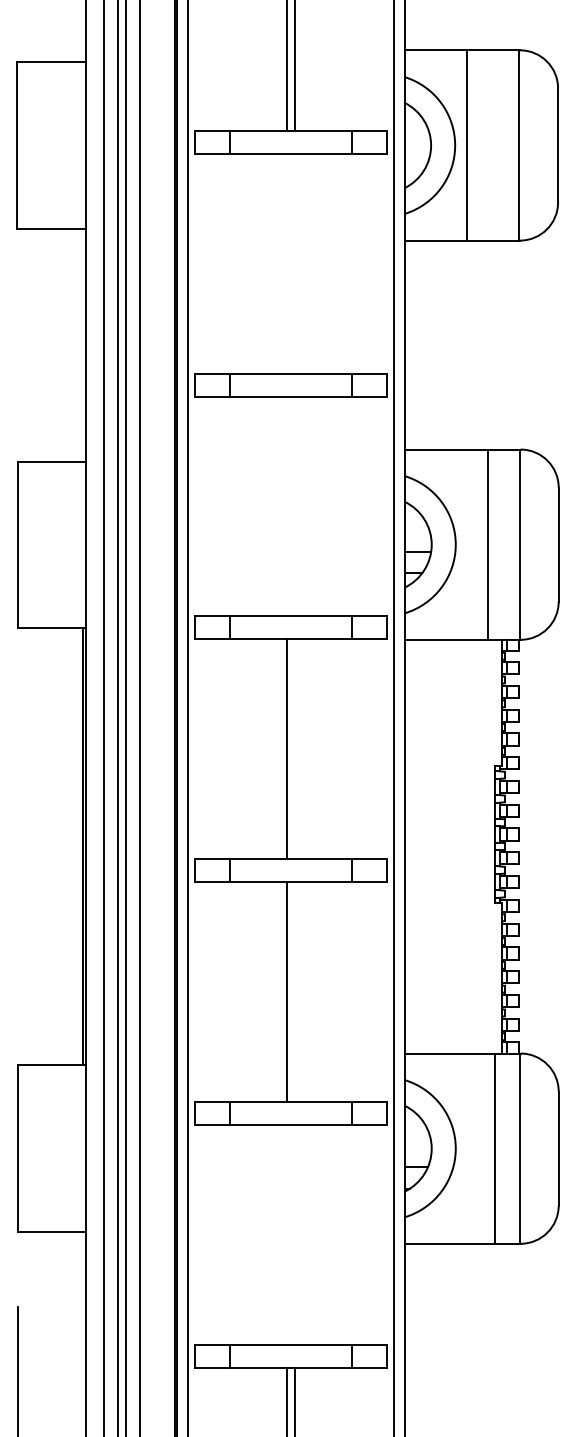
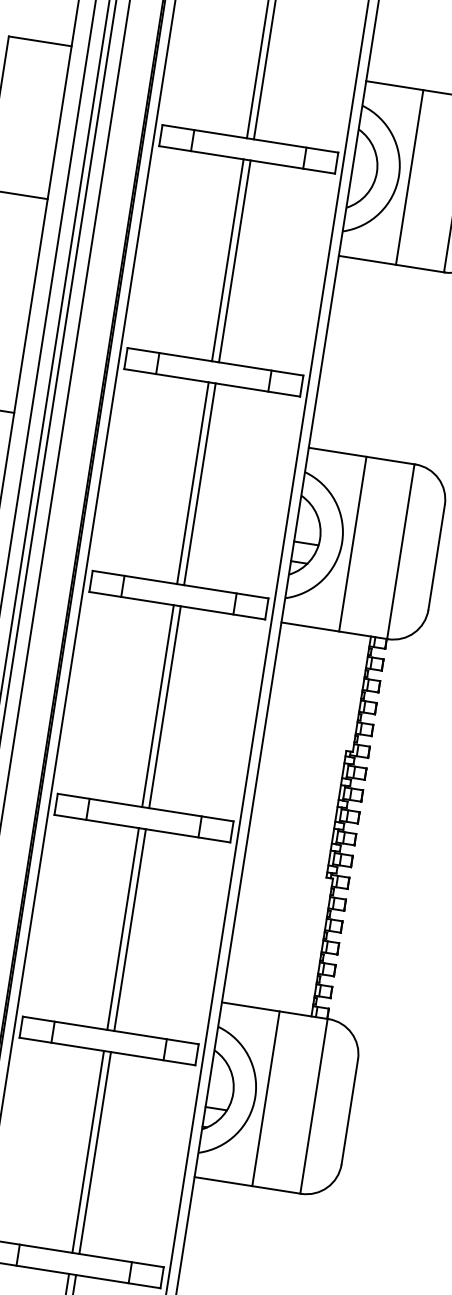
line: (287, 263) -> (228, 260), added
line: (294, 263) -> (234, 261), added
line: (287, 506) -> (193, 483), added
line: (294, 506) -> (199, 484), added
line: (488, 544) -> (352, 544), moved
line: (294, 749) -> (164, 707), added
line: (294, 991) -> (129, 929), added
line: (495, 1148) -> (266, 1098), moved
line: (287, 1234) -> (88, 1151), added
line: (294, 1234) -> (94, 1152), added

